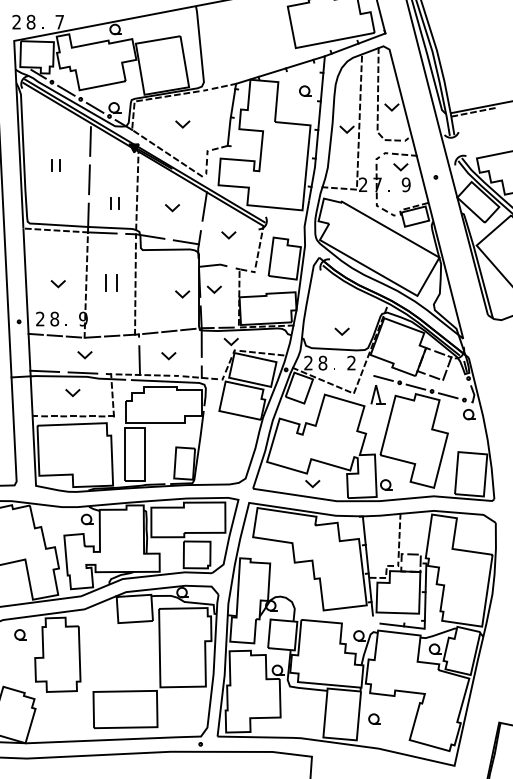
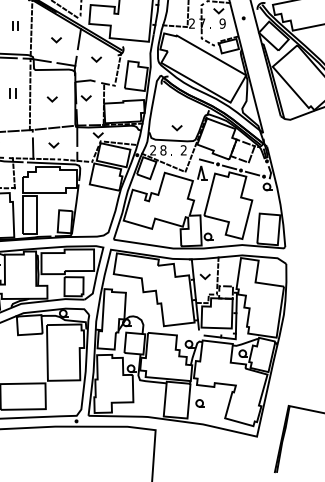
part: (114, 203) -> (15, 25), moved
part: (111, 282) -> (13, 93), size x0.71
line: (181, 295) -> (51, 100), moved
line: (311, 484) -> (204, 277), moved

